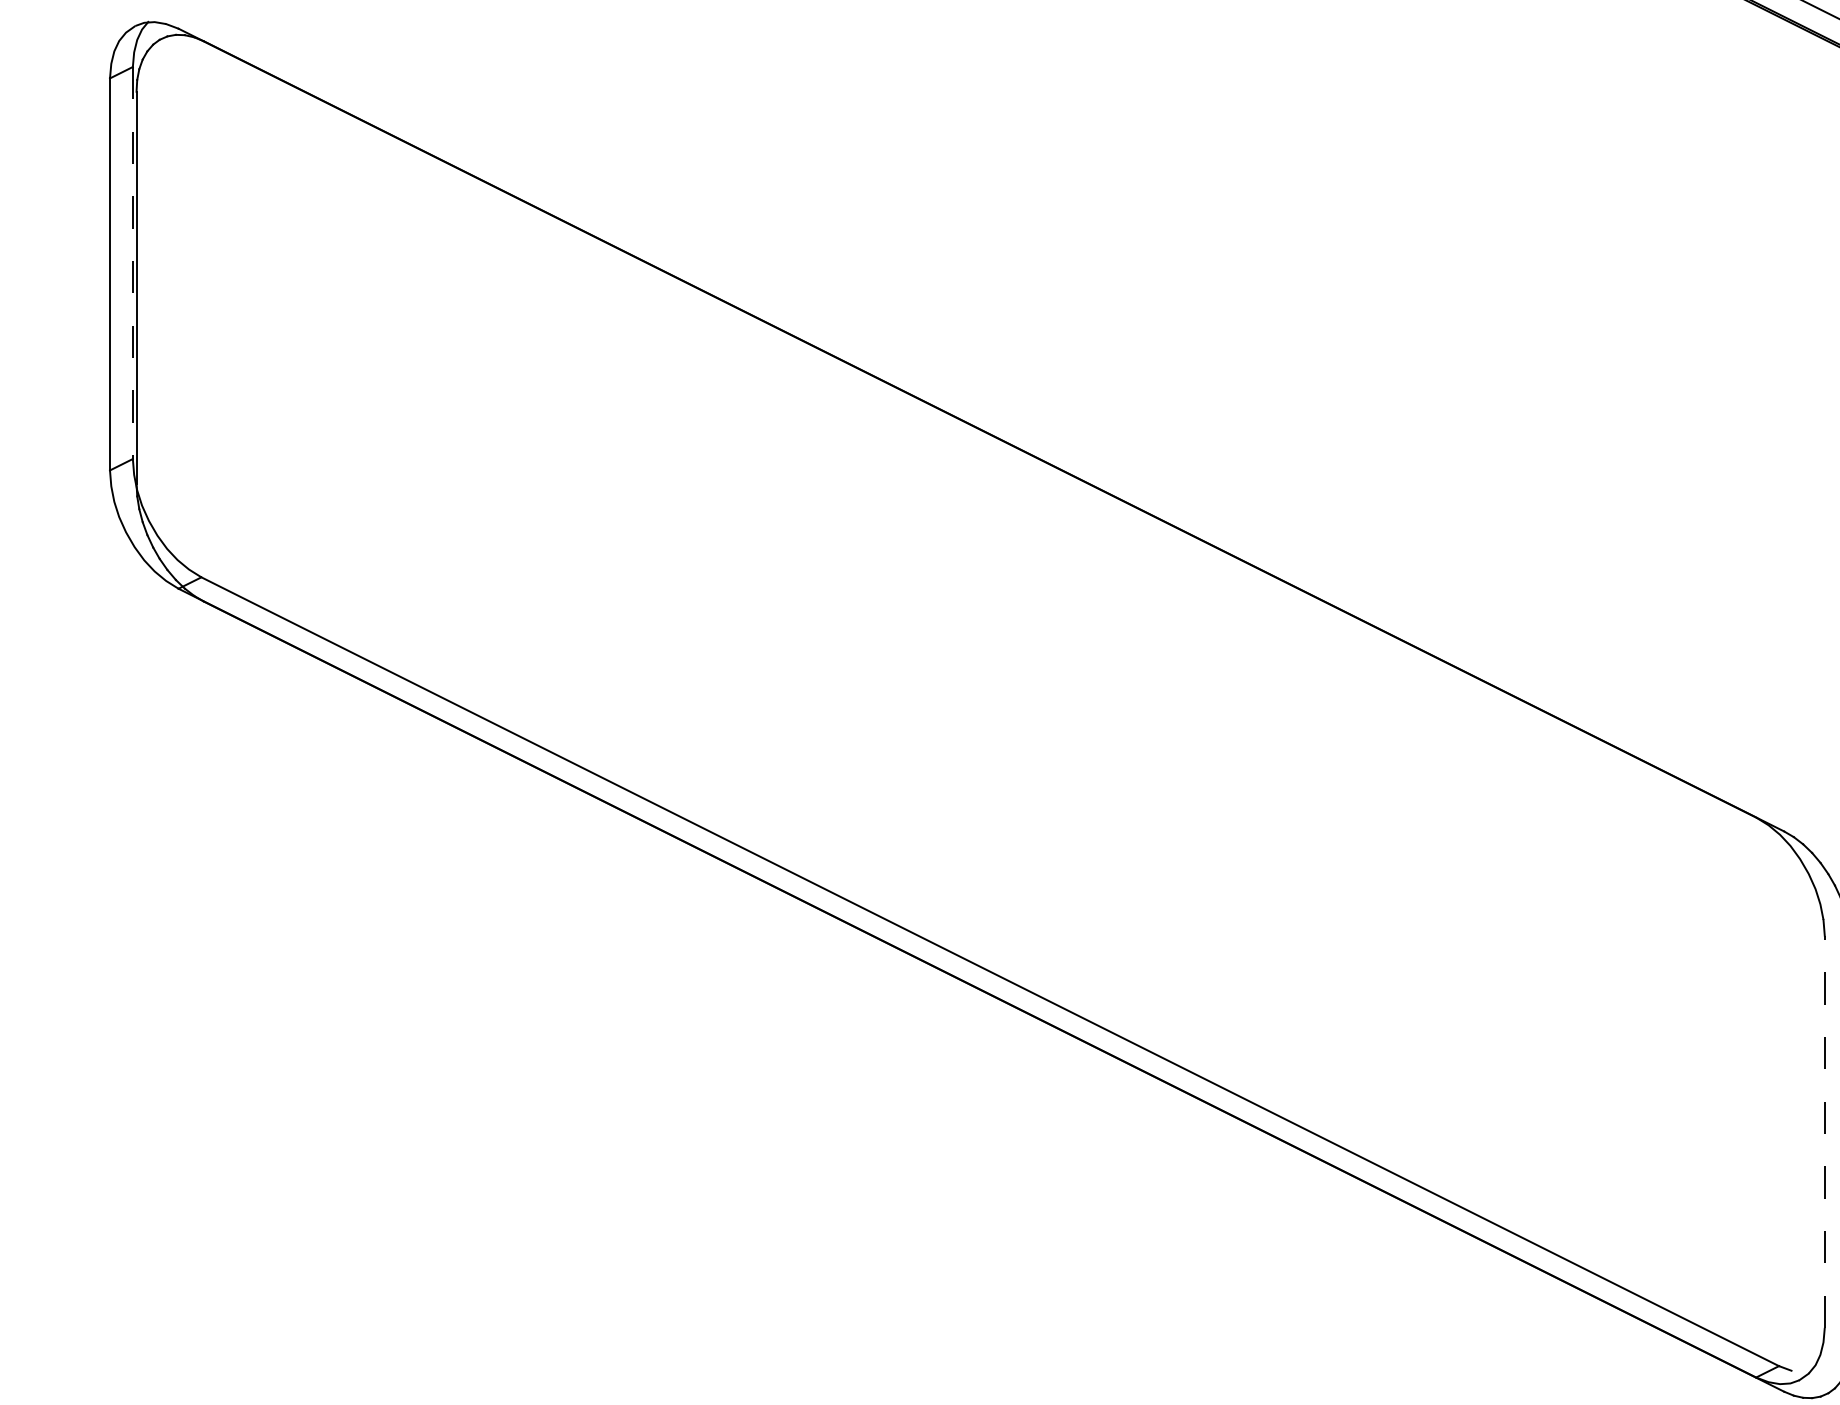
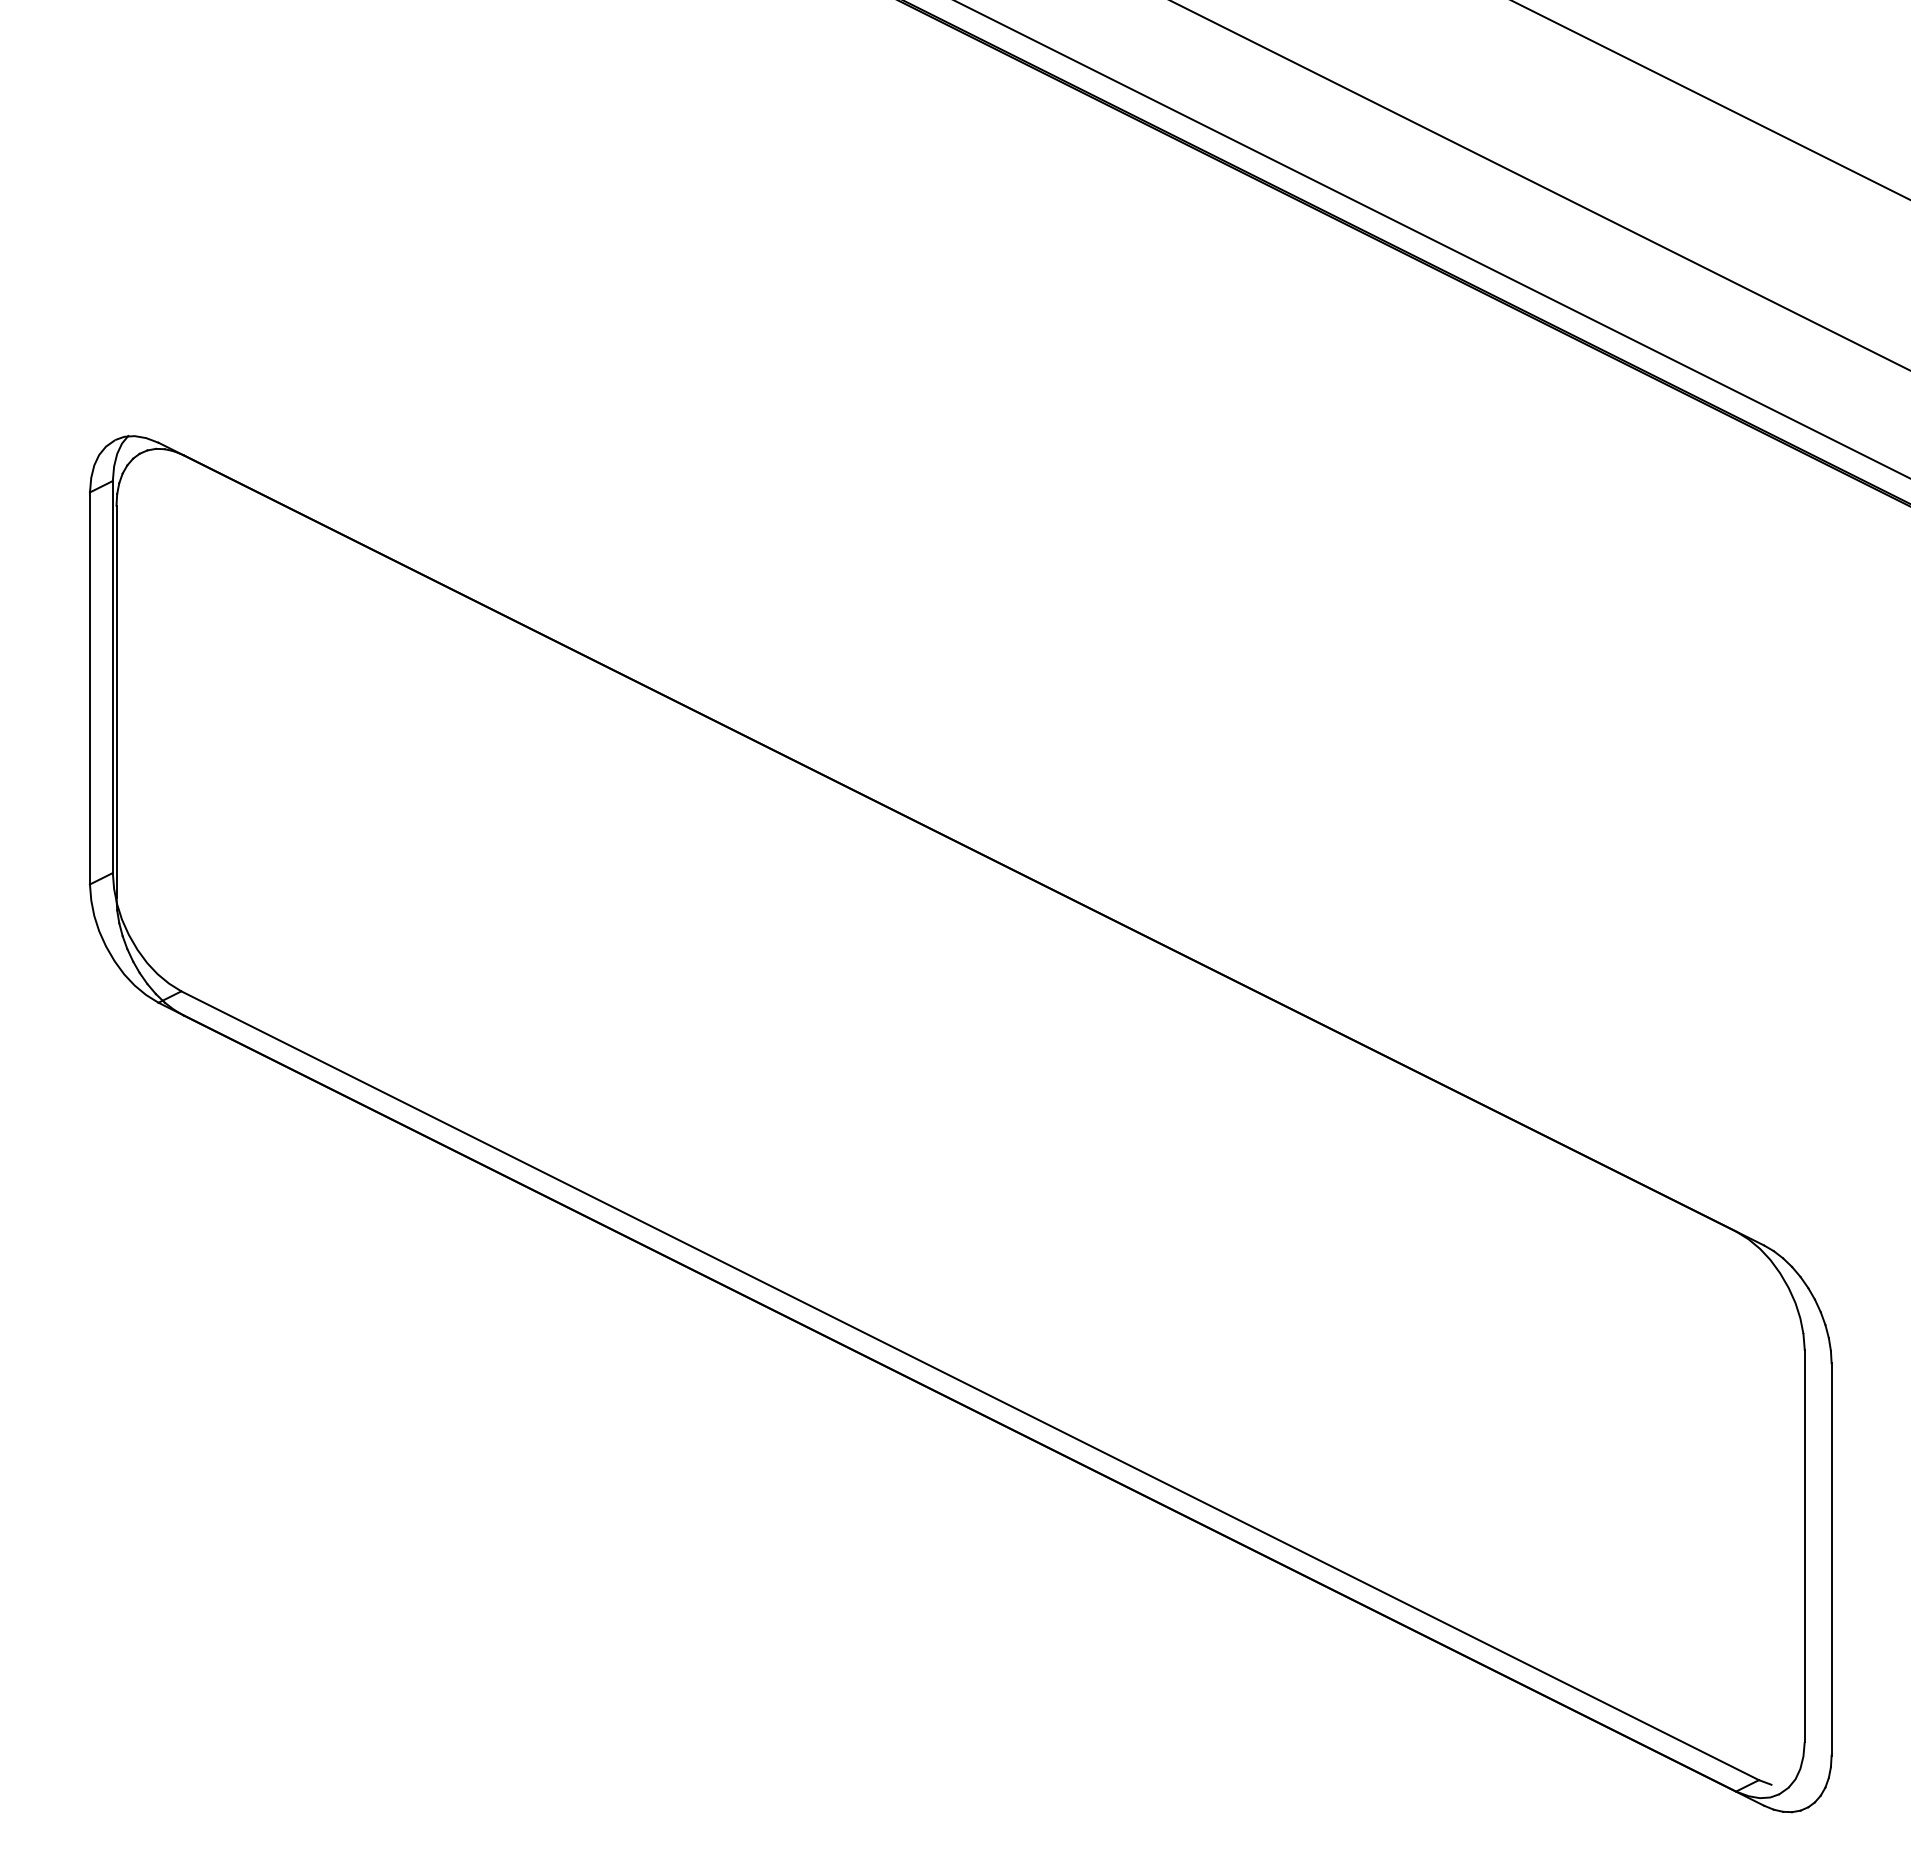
line: (132, 263) -> (112, 677), dashed -> solid
line: (1824, 1131) -> (1804, 1545), dashed -> solid

